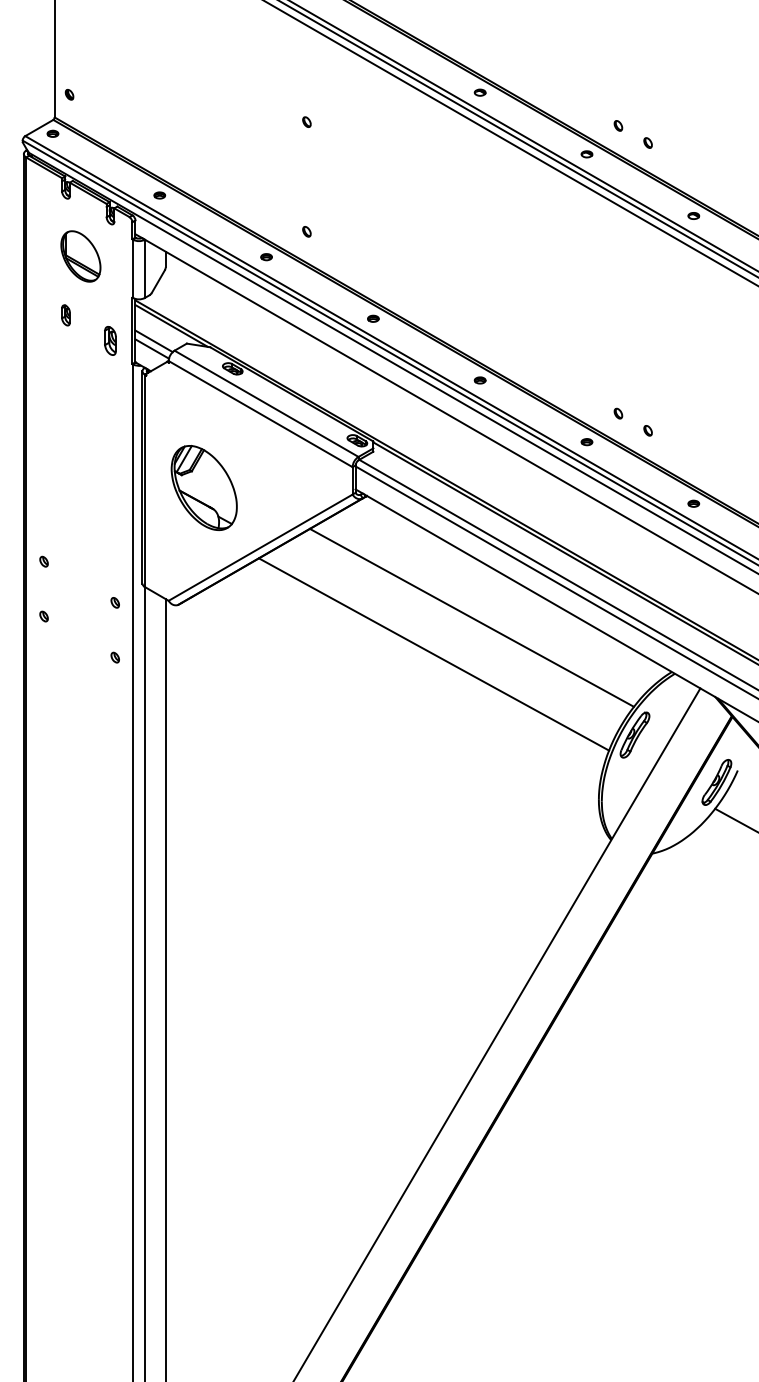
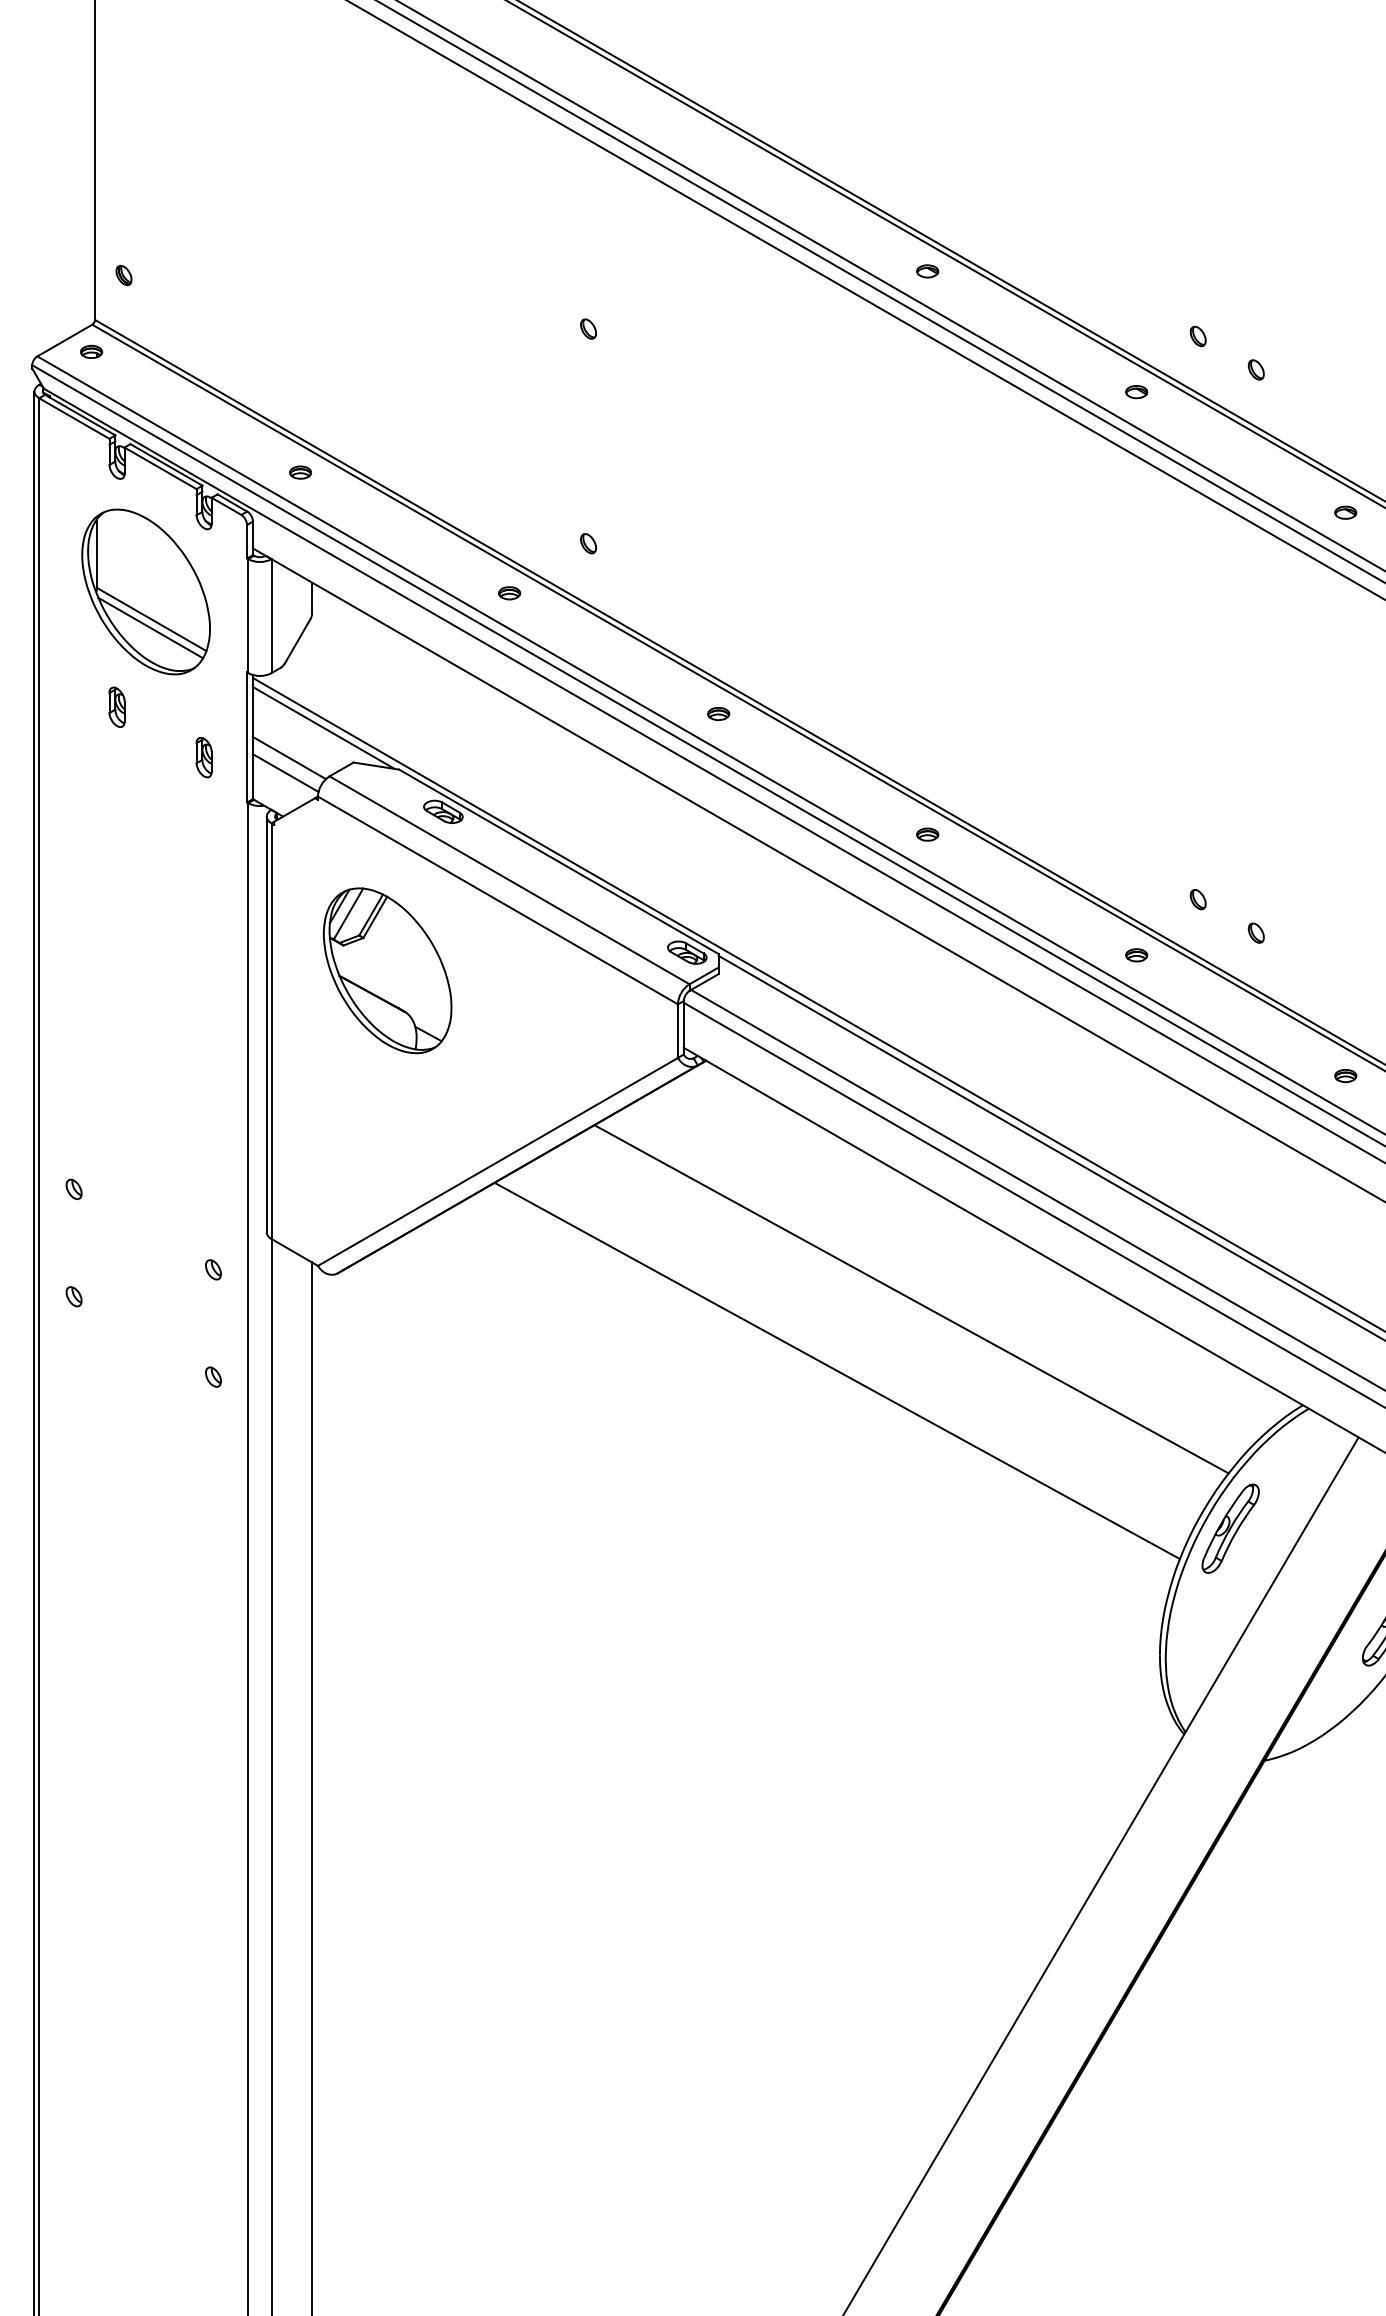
part: (80, 256) -> (145, 591), size x1.67
part: (110, 341) -> (204, 758), size x0.71
part: (203, 487) -> (386, 969), moved

